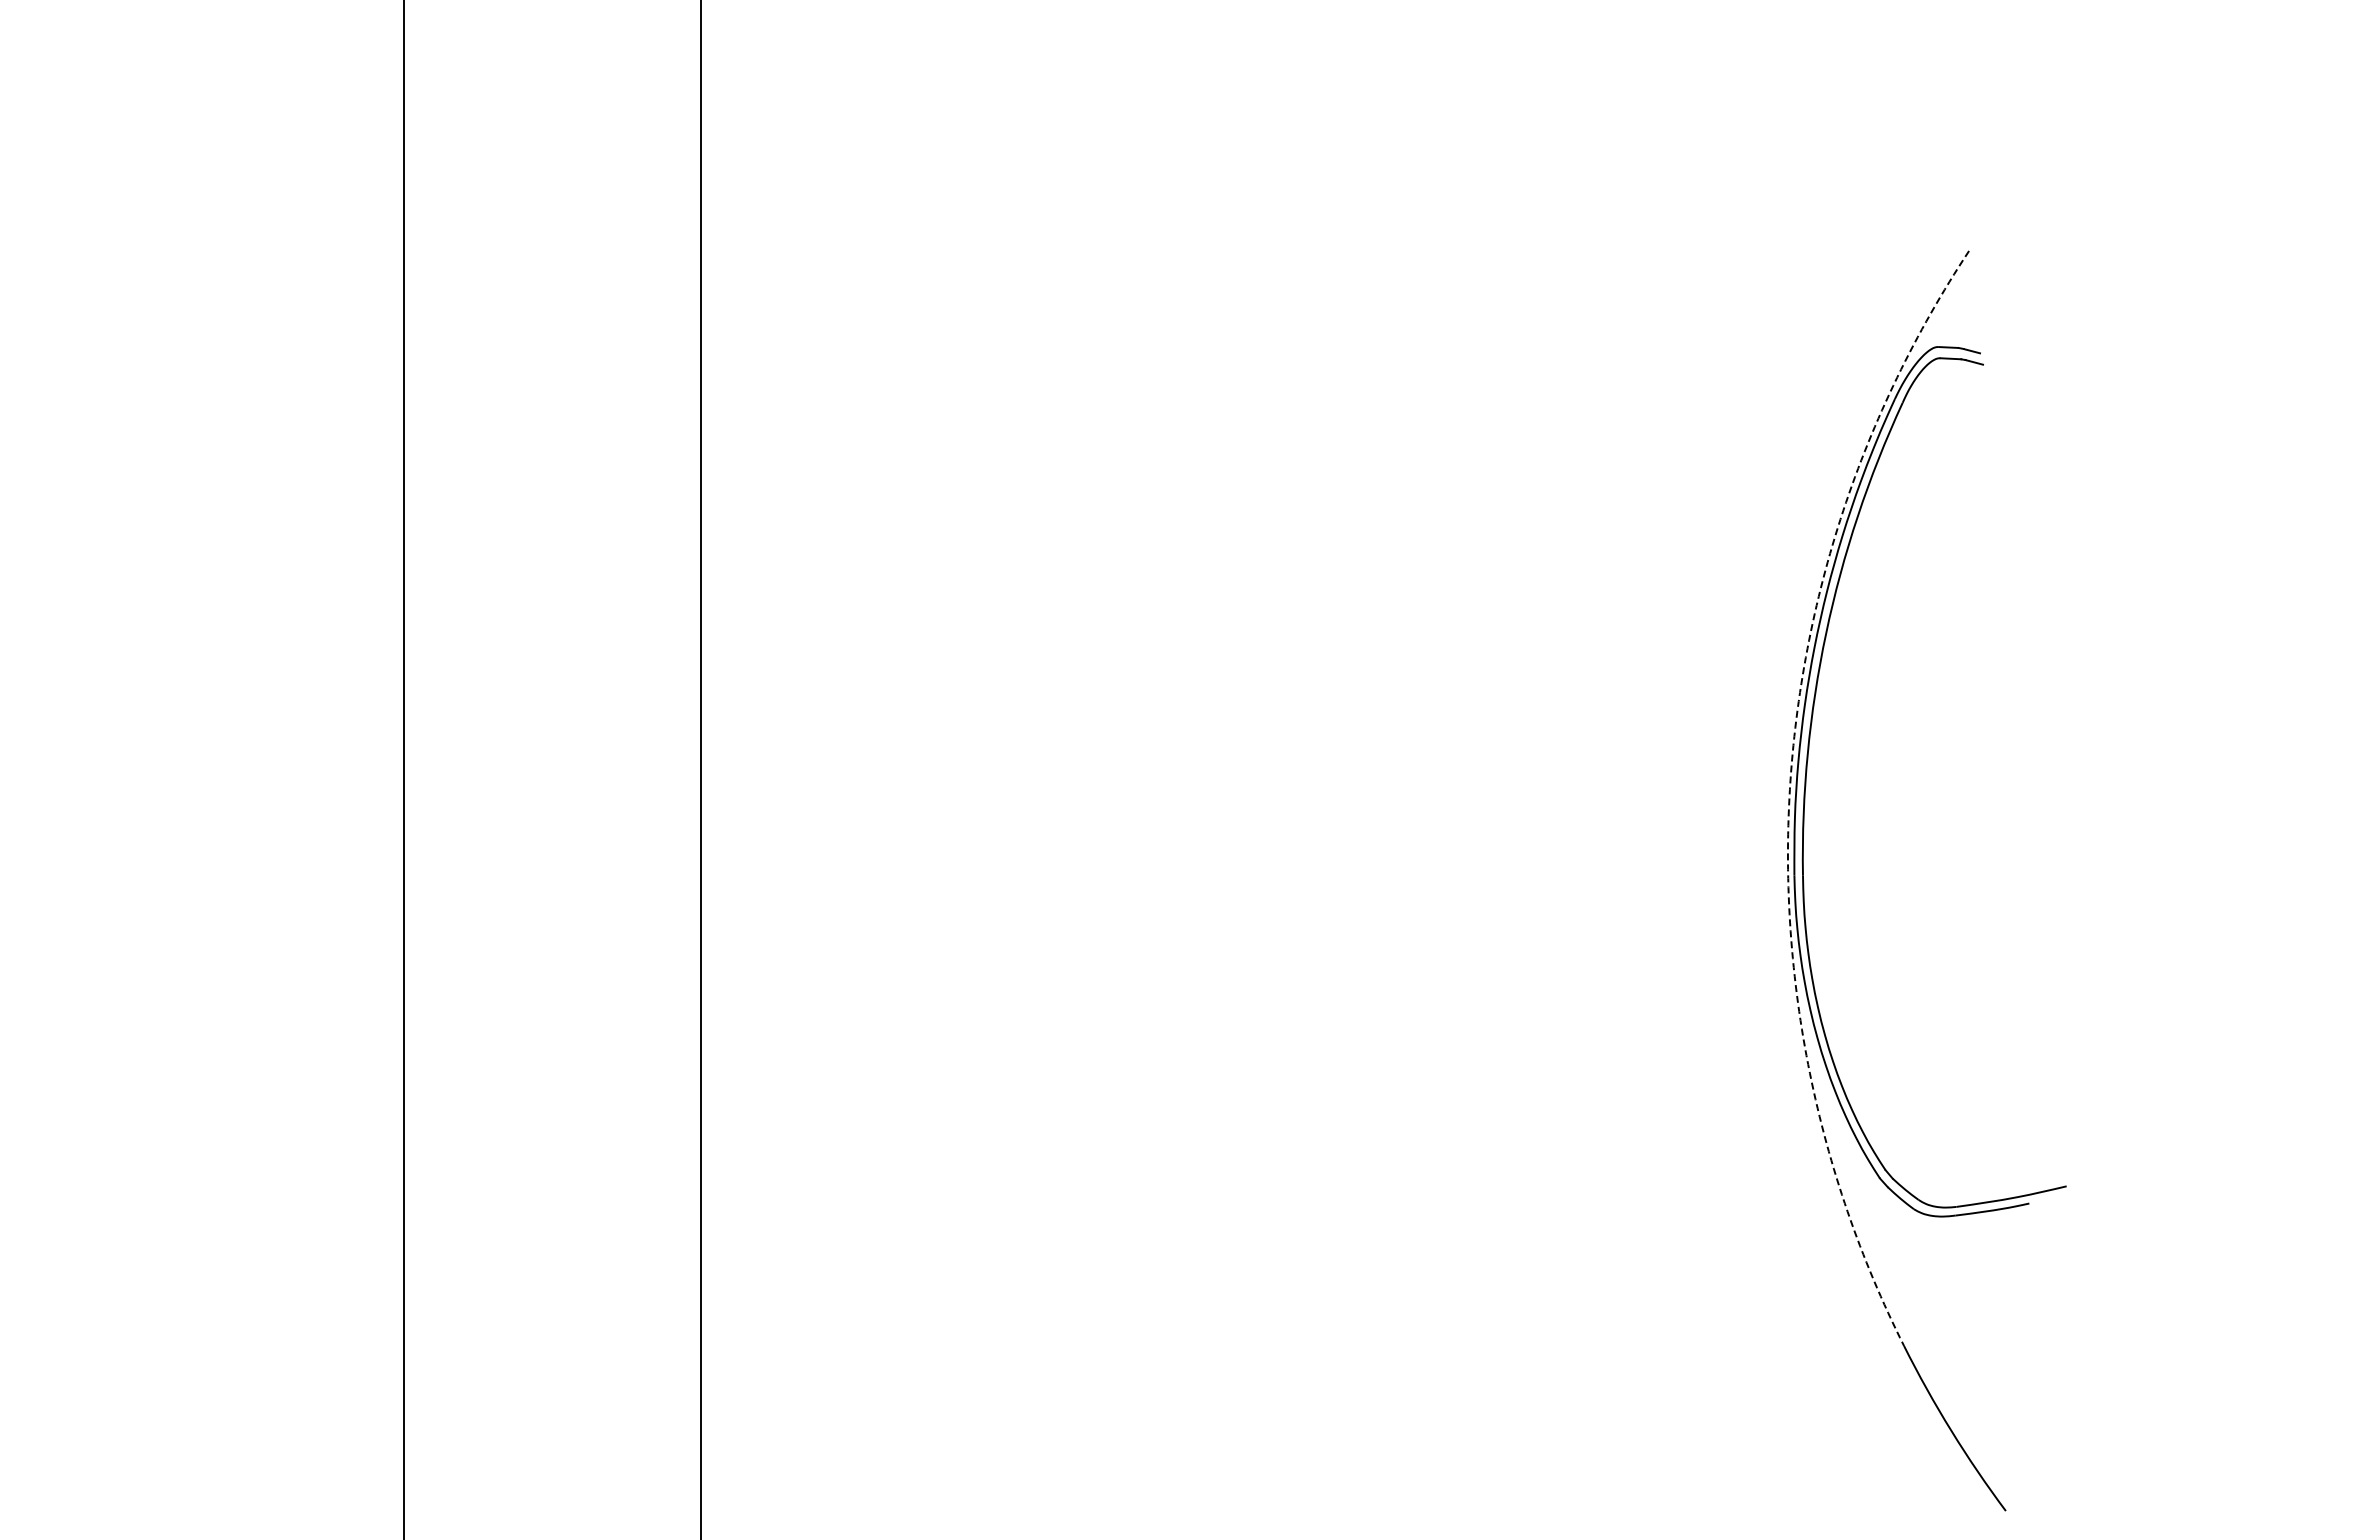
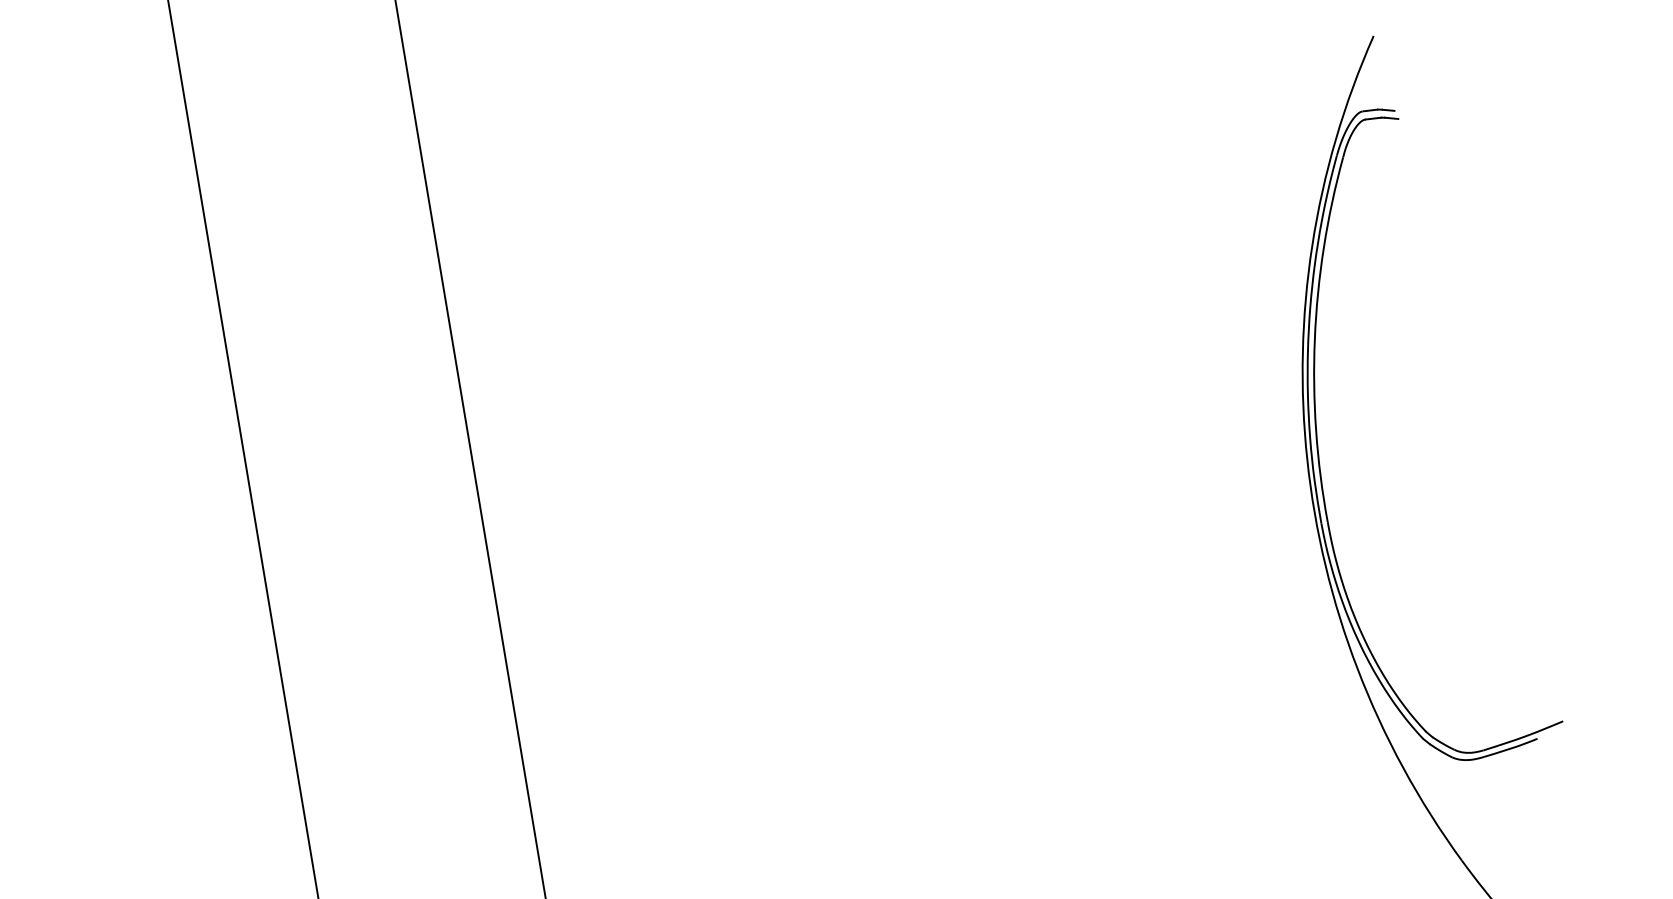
arc: (1789, 789) -> (1307, 459), dashed -> solid

